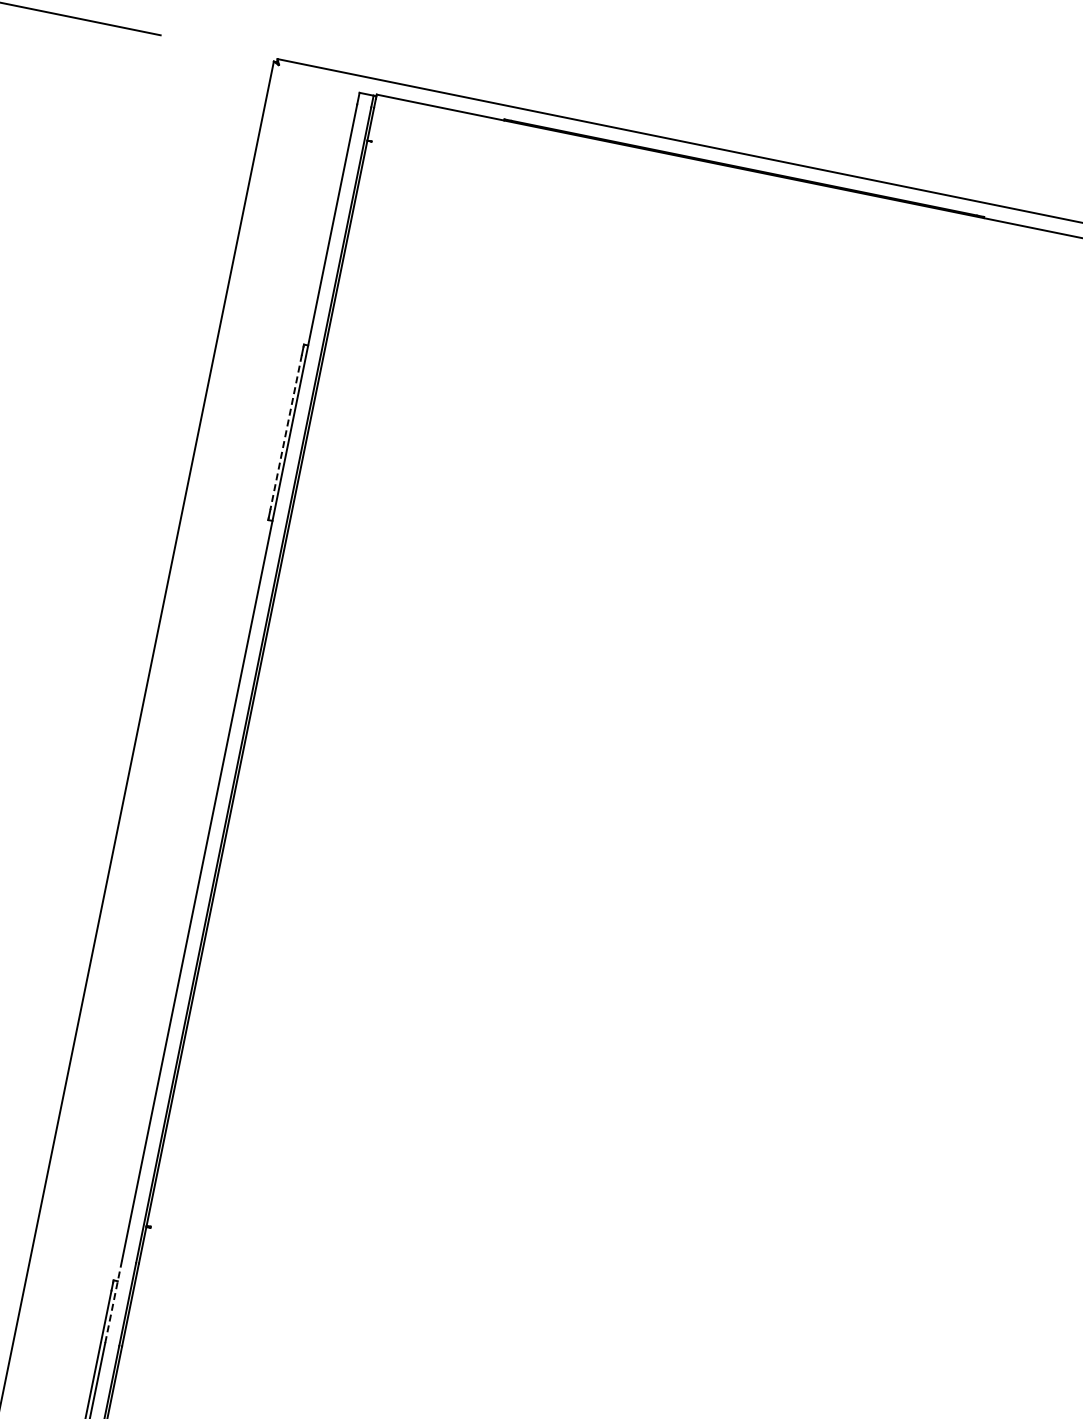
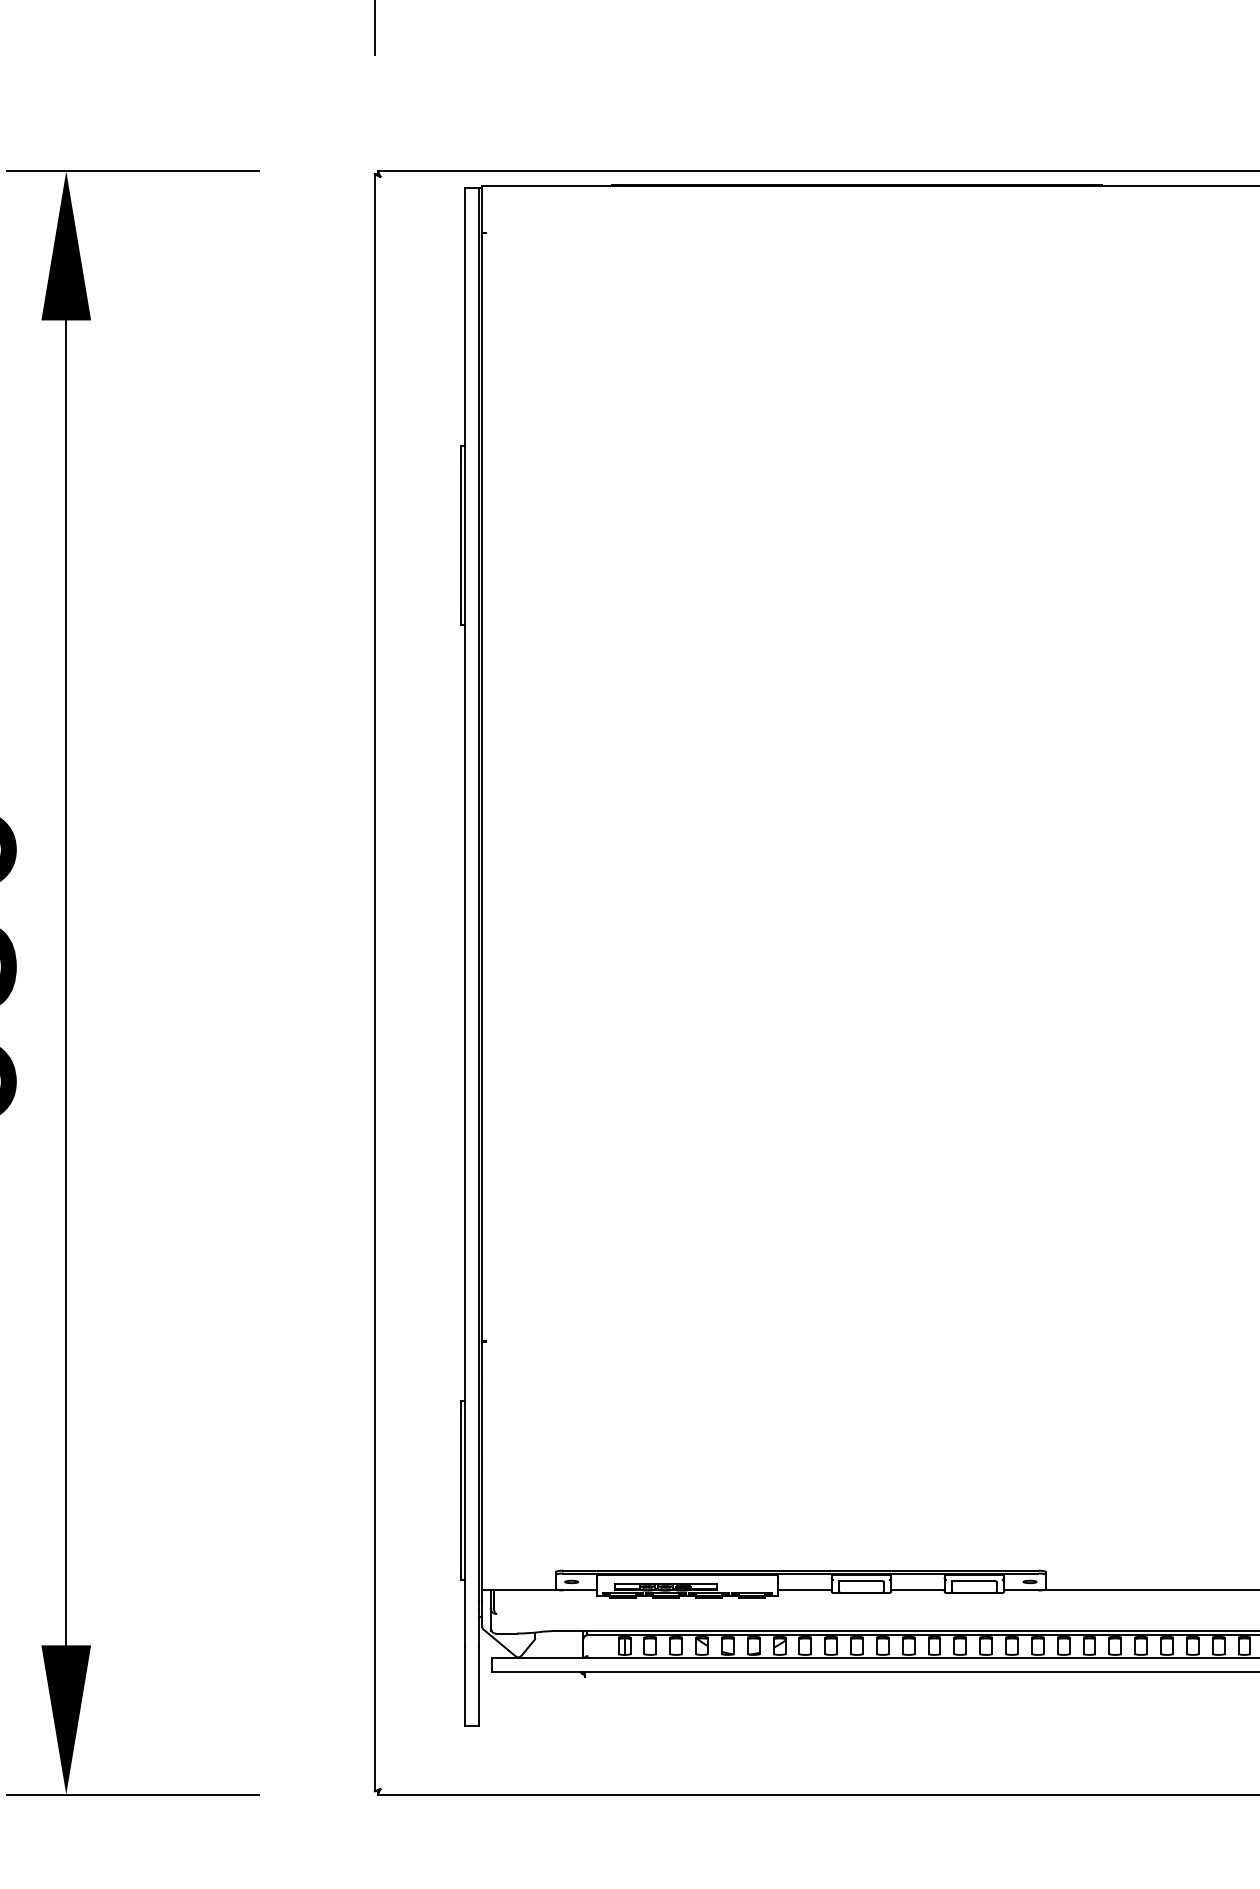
line: (285, 432) -> (460, 535), dashed -> solid
line: (114, 1300) -> (465, 1420), dashed -> solid

